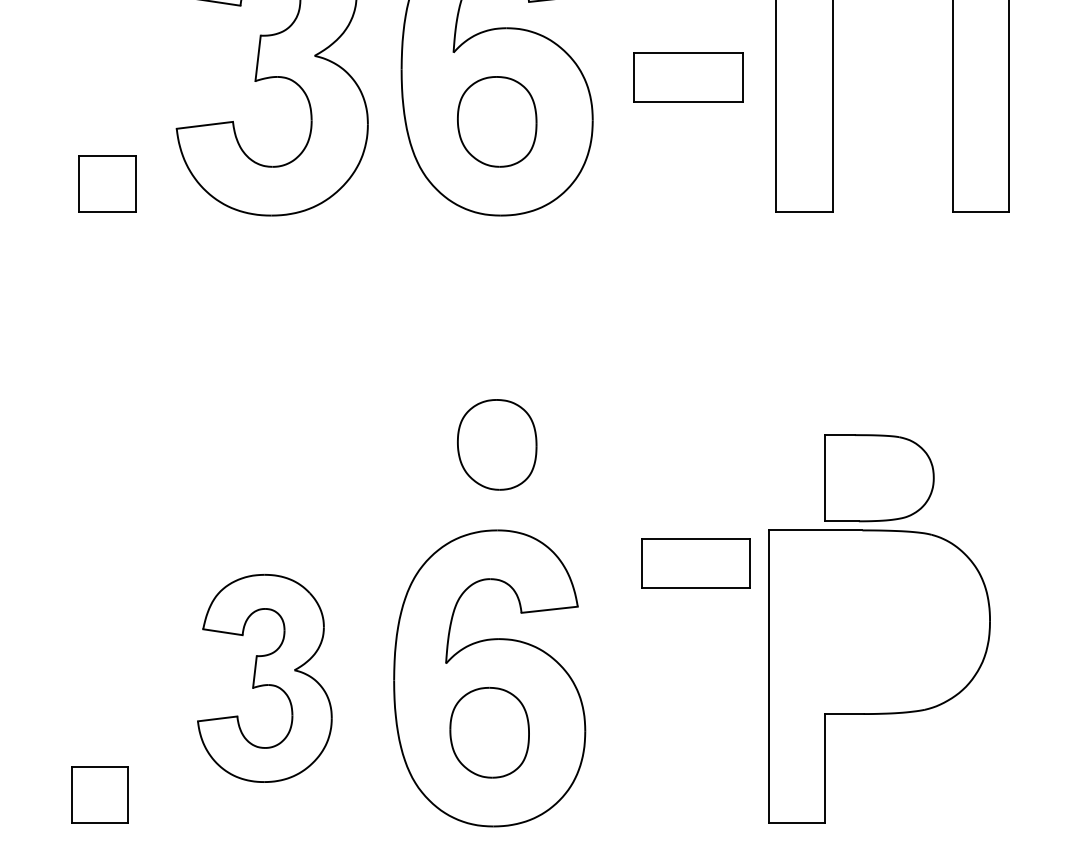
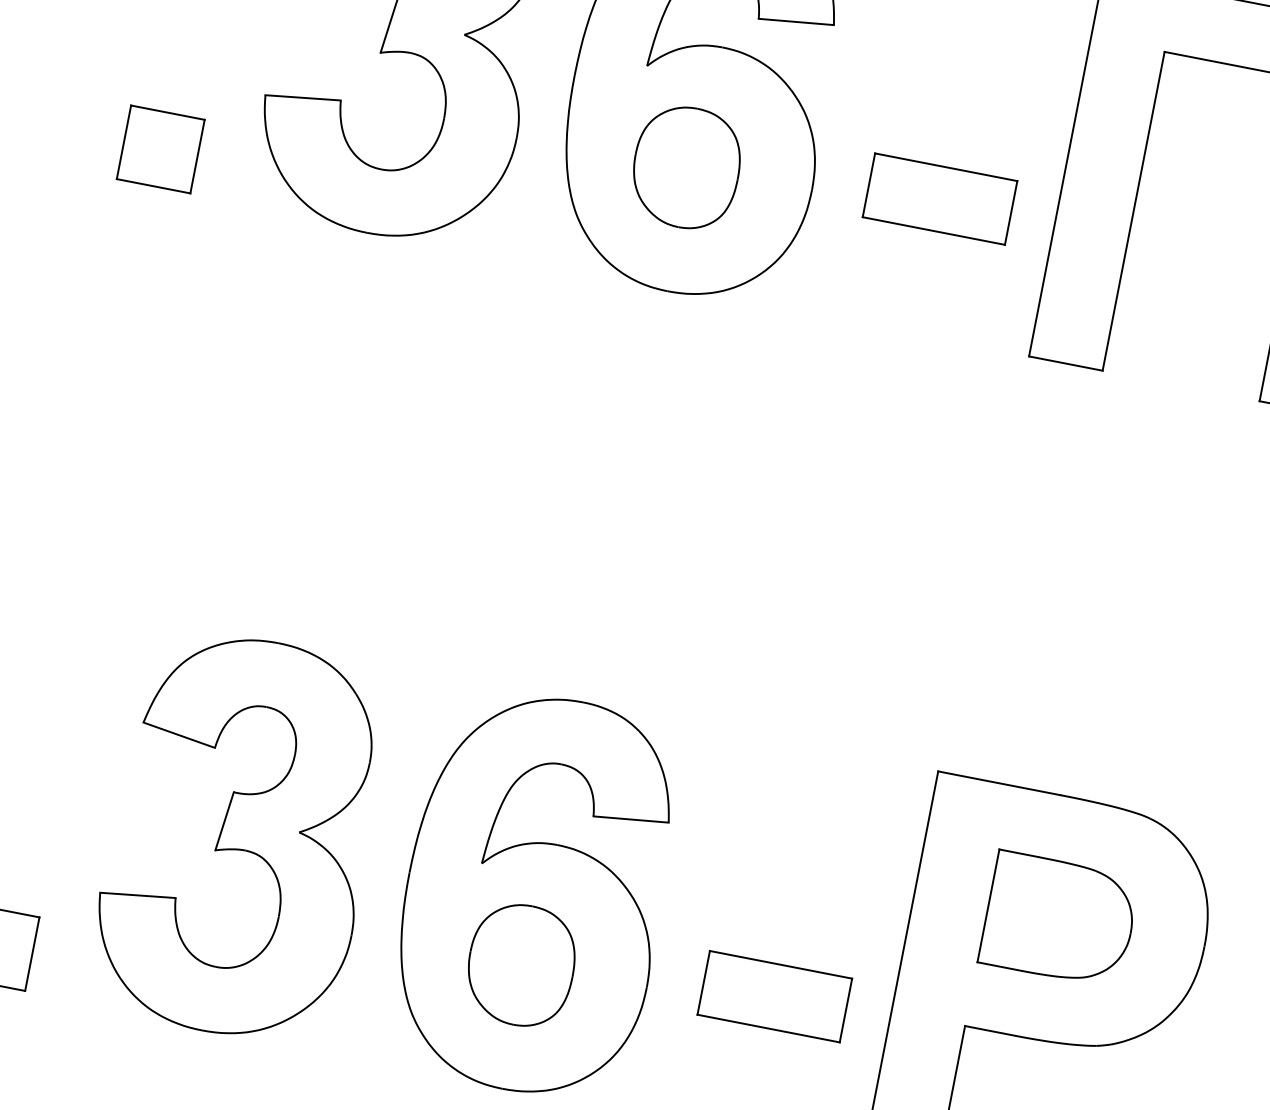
part: (688, 77) -> (940, 198), moved
part: (497, 444) -> (604, 589), removed
part: (879, 478) -> (1059, 920), moved
part: (695, 563) -> (774, 996), moved
part: (264, 678) -> (240, 836), size x1.43

